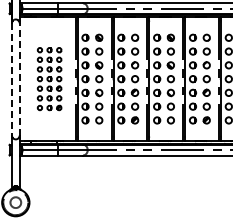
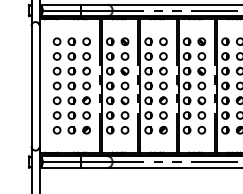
line: (19, 78) -> (39, 85), dashed -> solid
part: (49, 78) -> (71, 85), size x1.43
line: (12, 79) -> (32, 86), dashed -> solid

